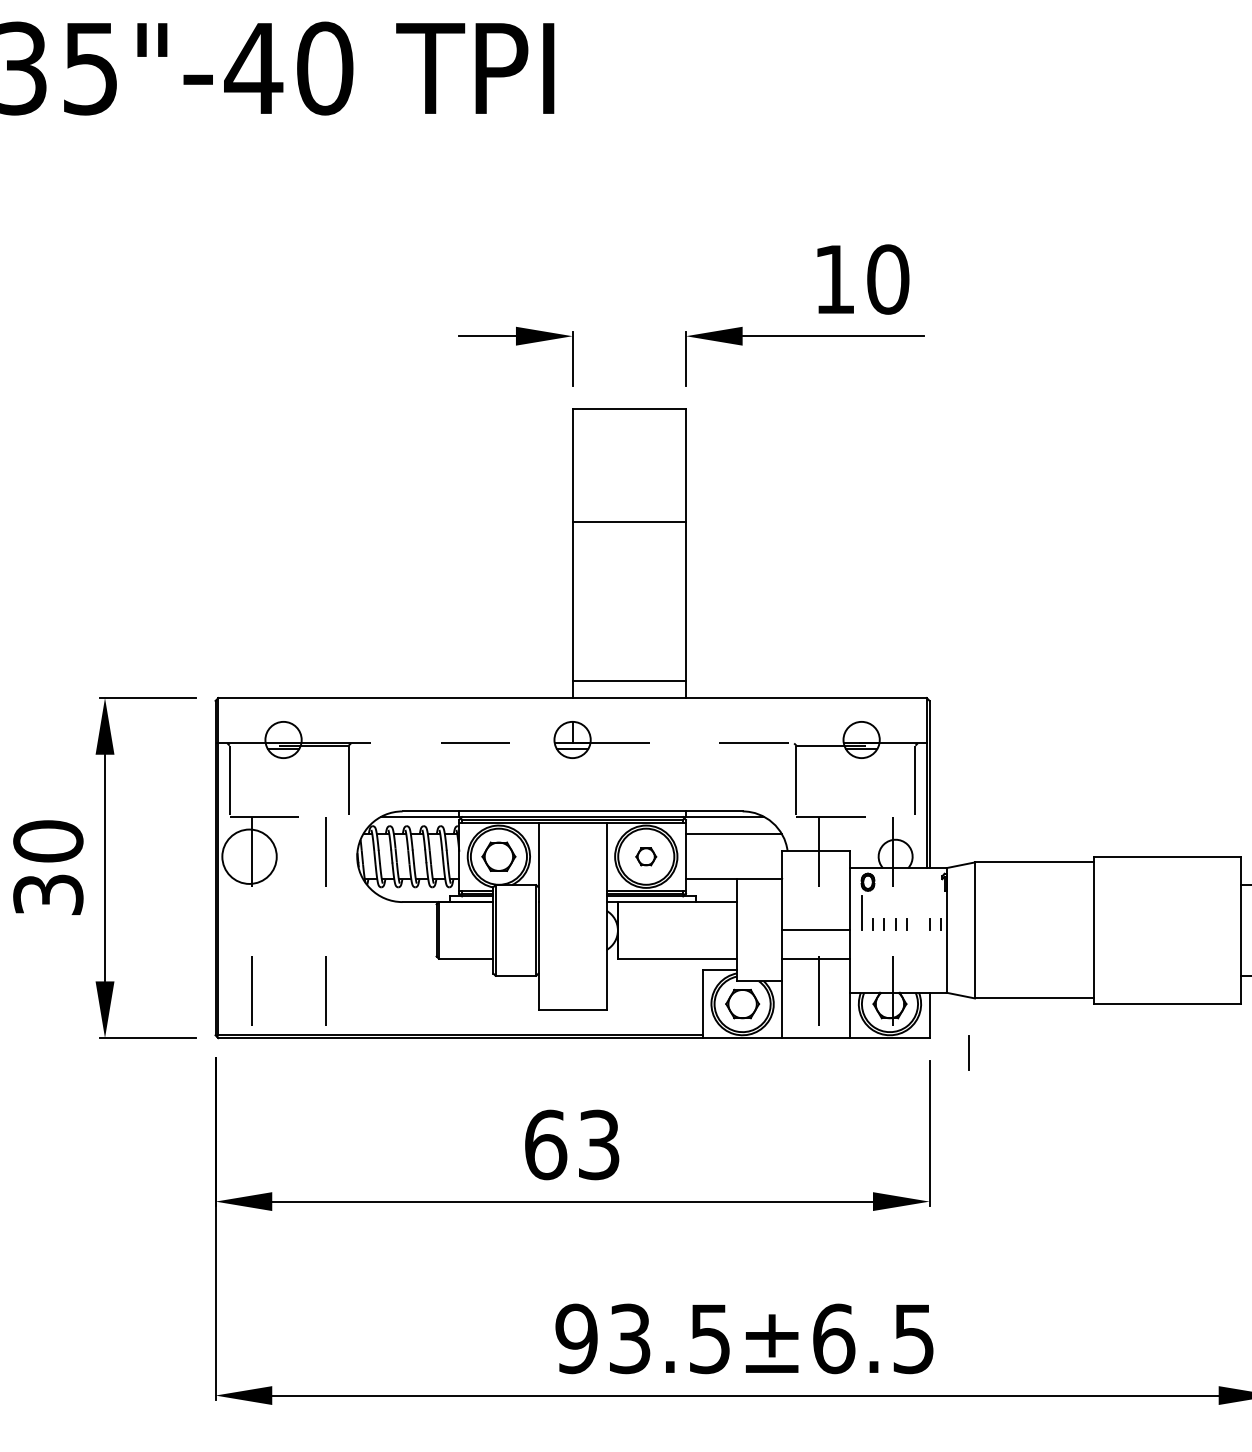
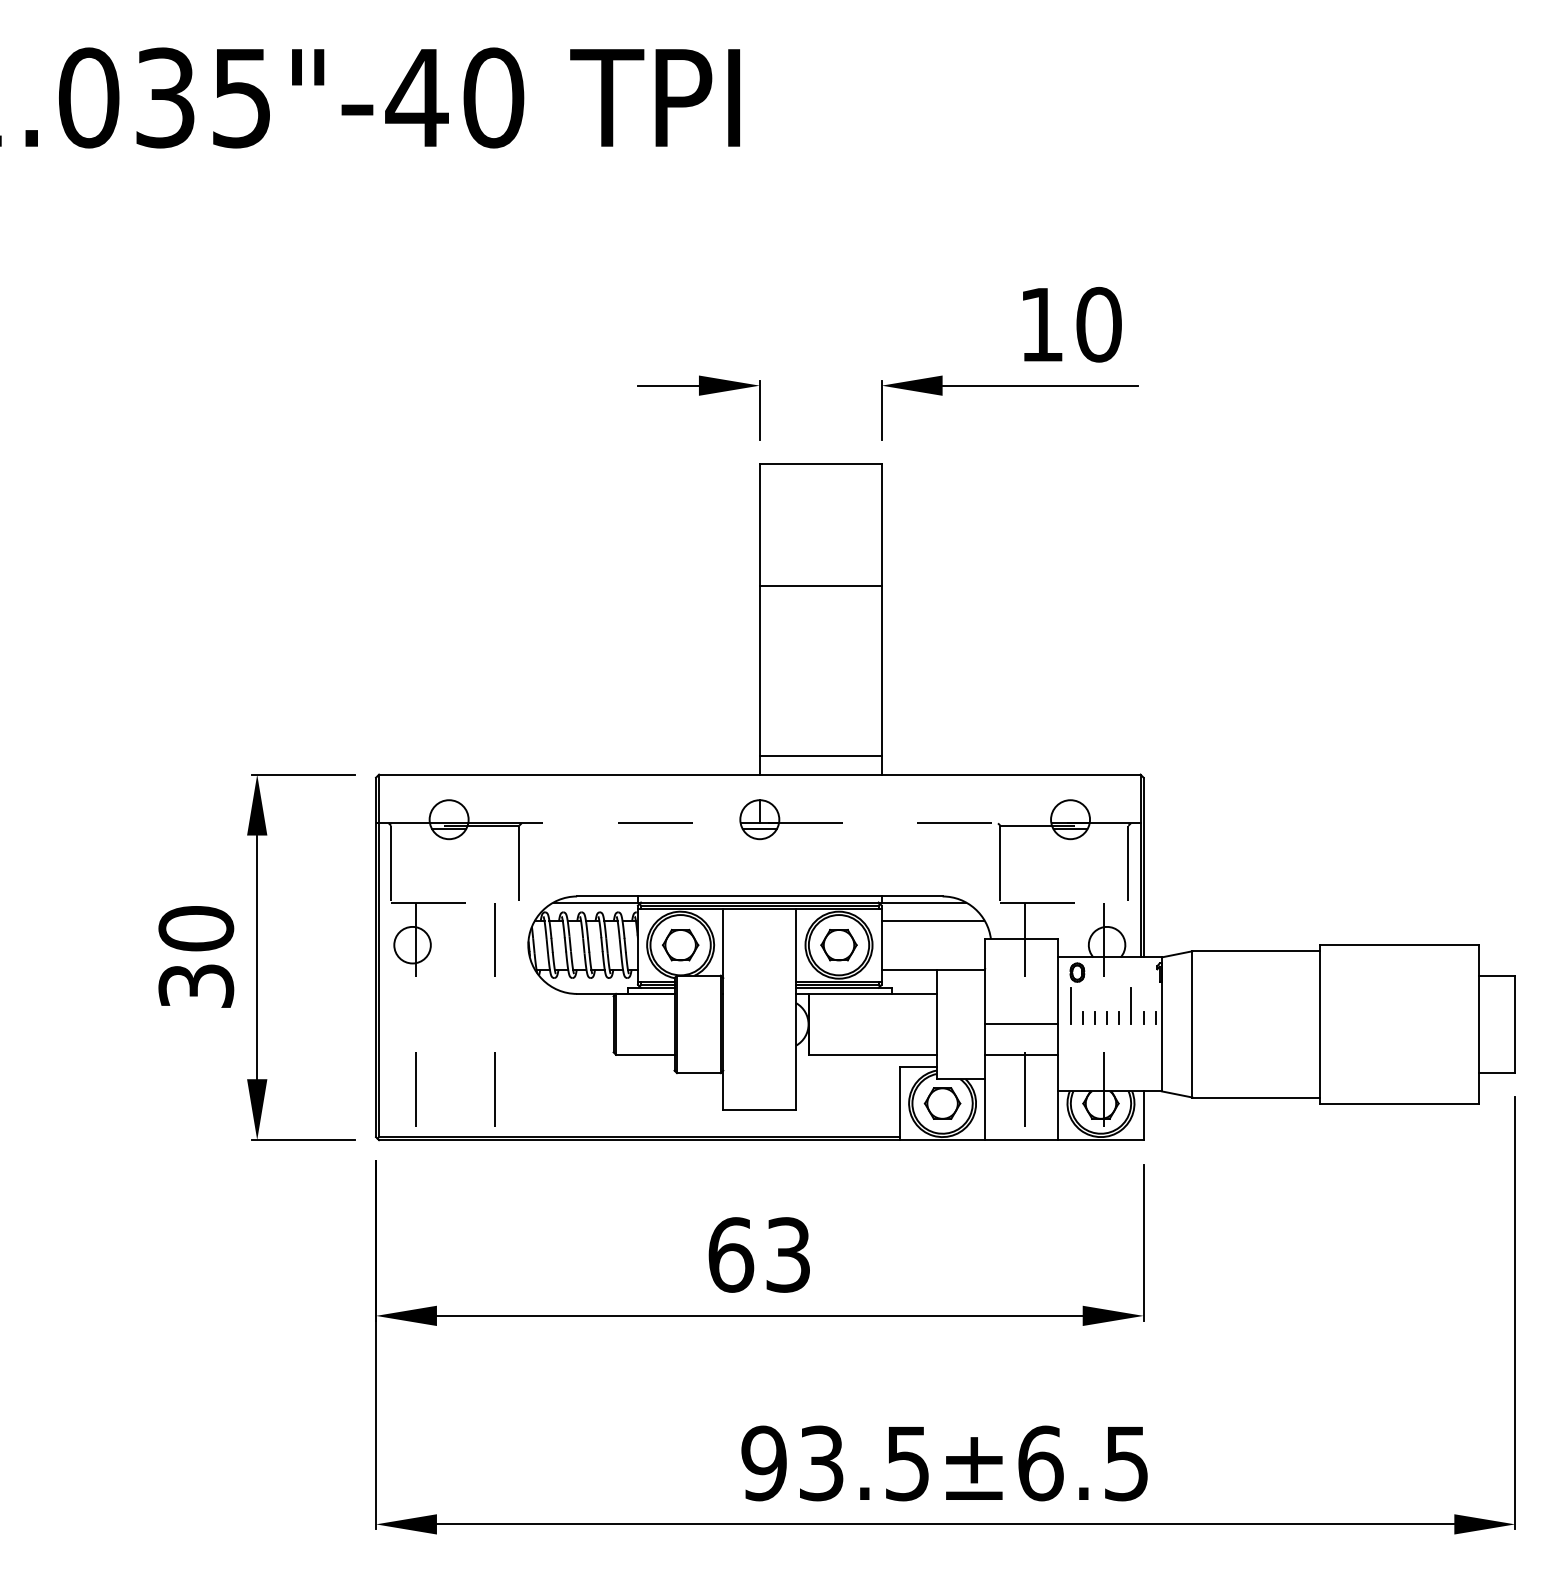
circle: (249, 856) -> (412, 944), size x0.62
part: (645, 857) -> (838, 945), size x1.67
line: (967, 1052) -> (1130, 1005), moved

